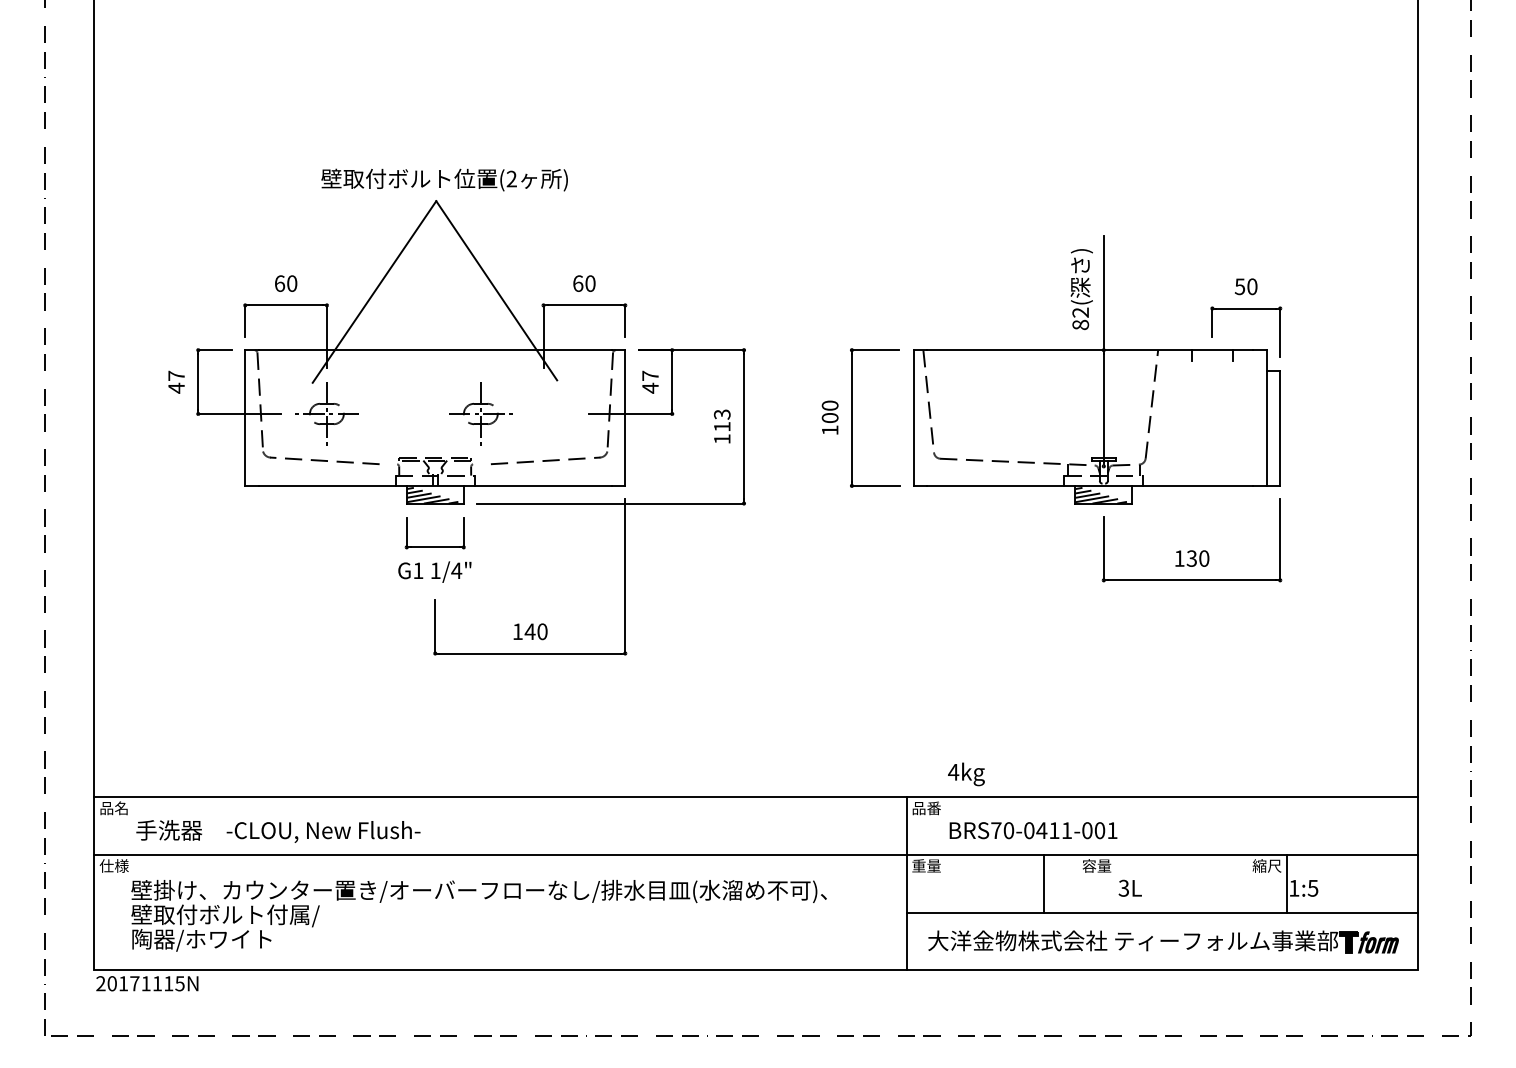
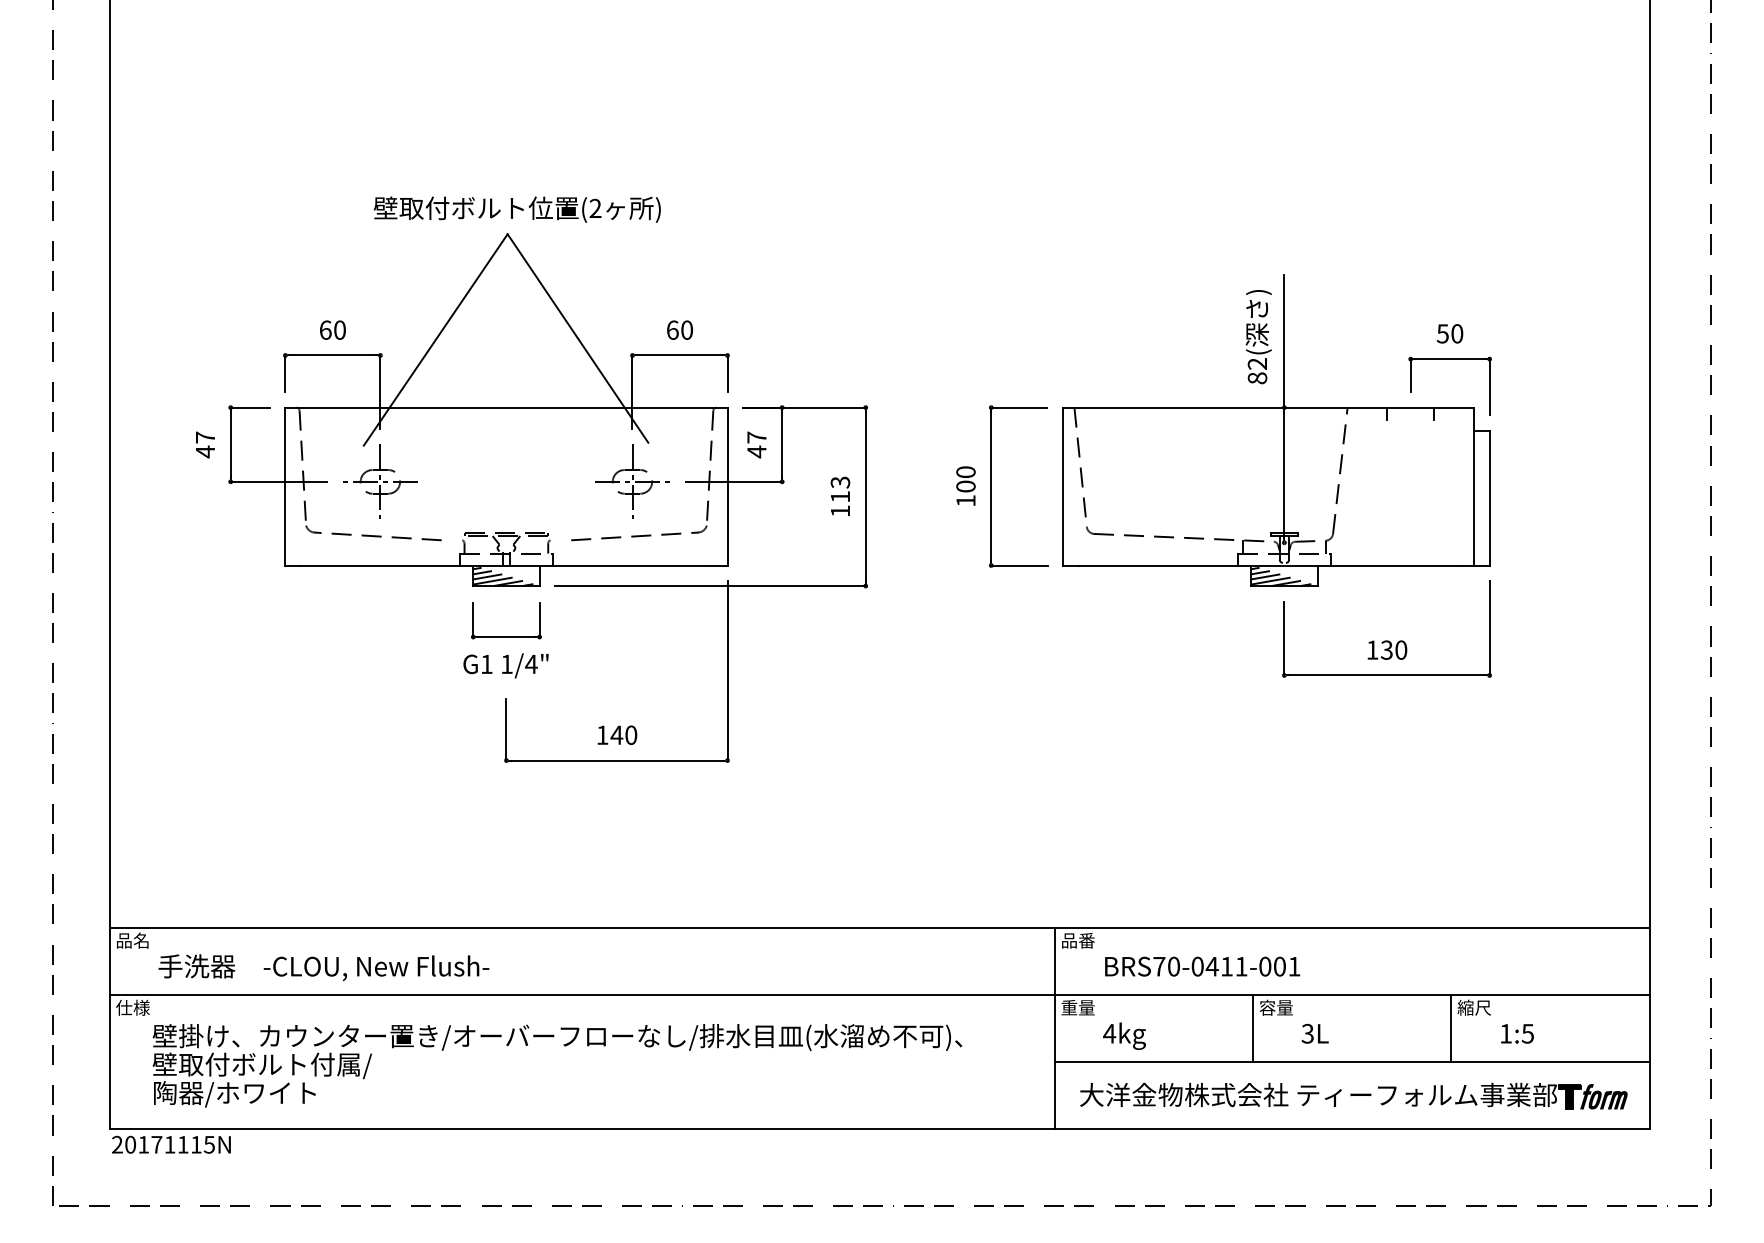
part: (480, 413) -> (632, 481), moved
text: (966, 773) -> (1124, 1035), moved
line: (1043, 883) -> (1253, 1028), moved
line: (1286, 883) -> (1451, 1028), moved

